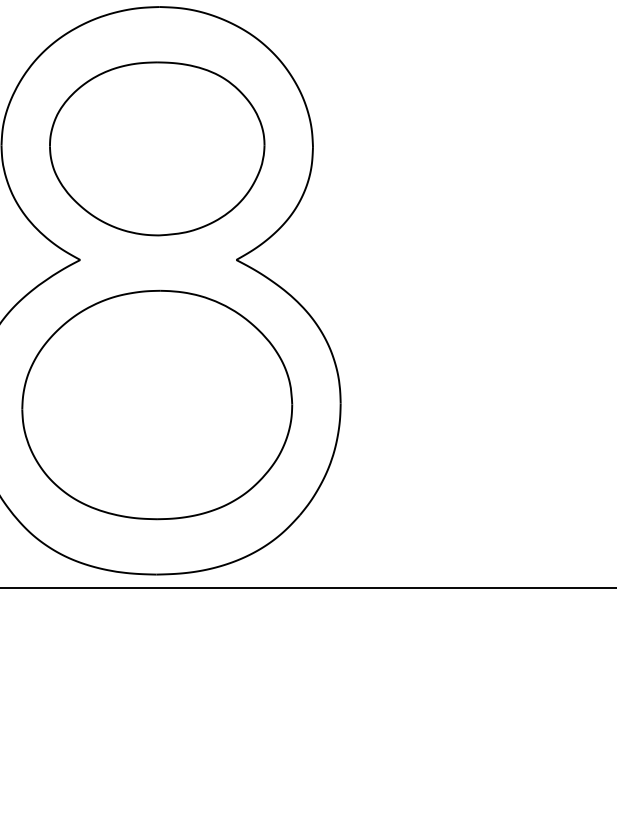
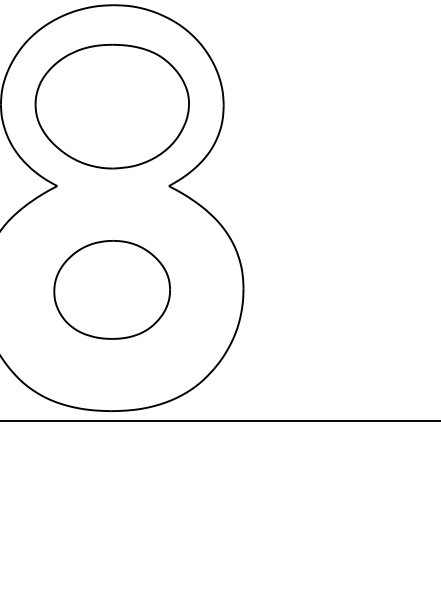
part: (156, 404) -> (111, 289), size x0.6

